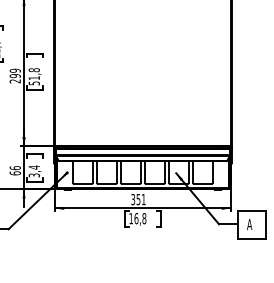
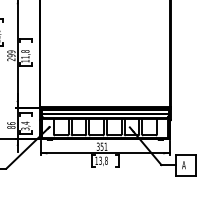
text: (33, 83) -> (24, 61), 51,8 -> 11,8
text: (14, 173) -> (10, 127), 66 -> 86
text: (136, 218) -> (100, 160), 16,8 -> 13,8

